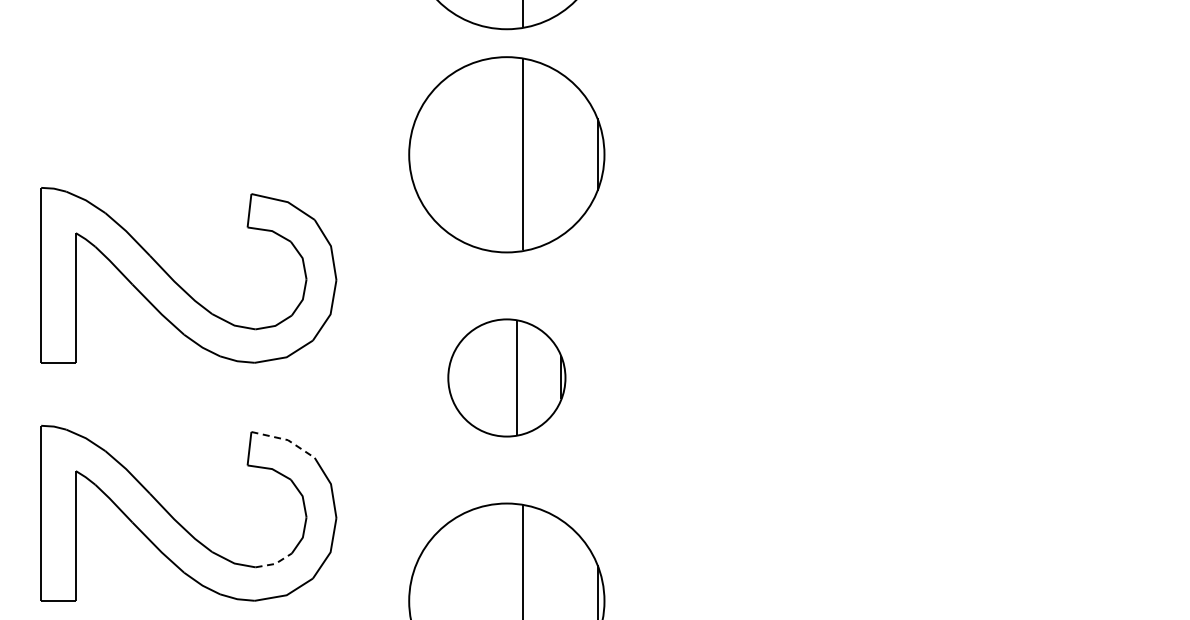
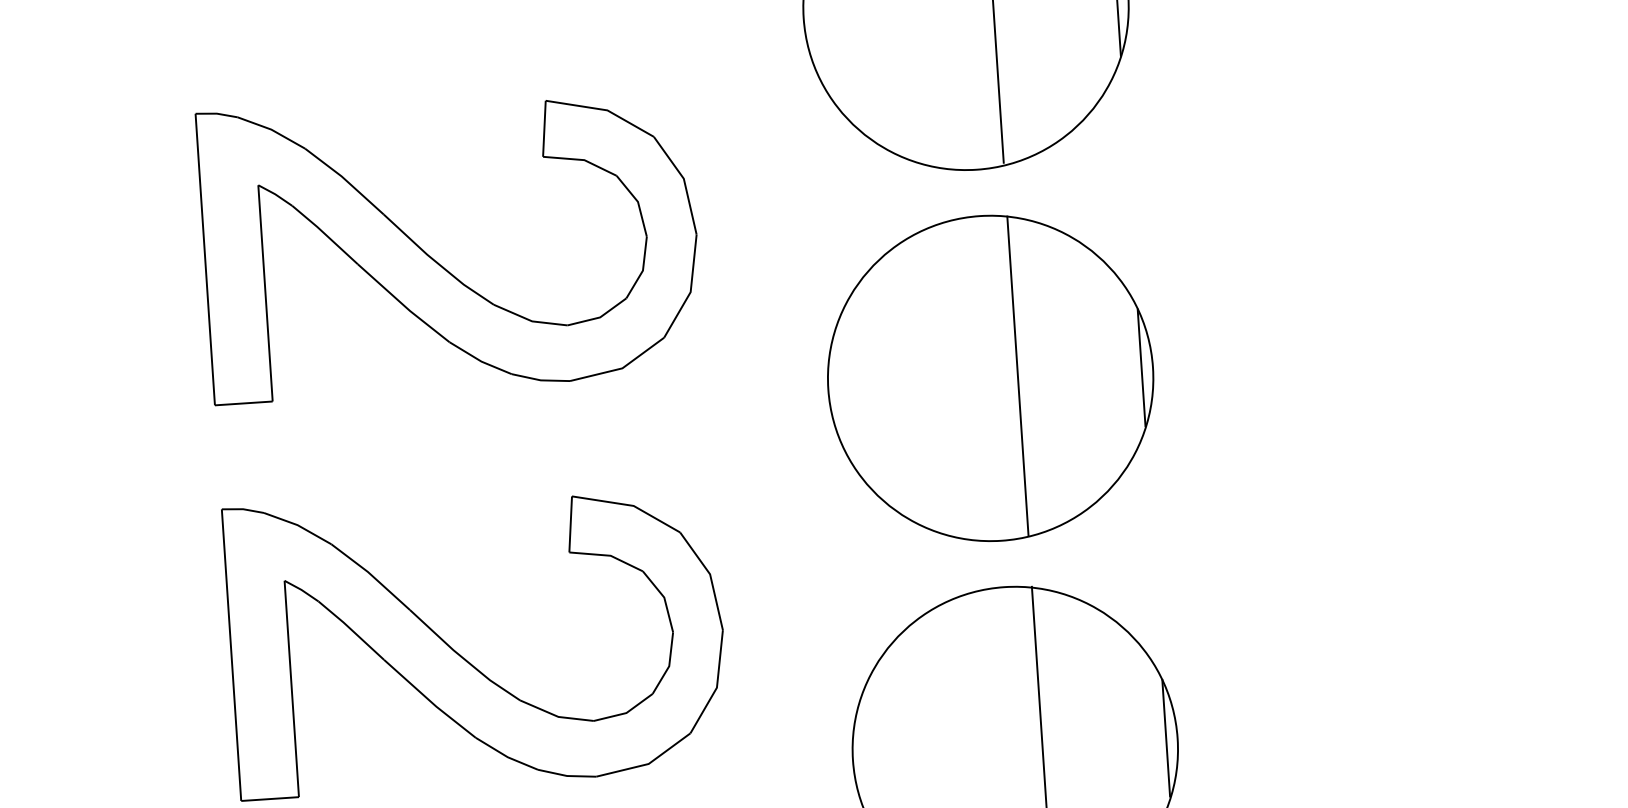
part: (506, 377) -> (990, 377), size x1.67
line: (286, 439) -> (631, 505), dashed -> solid
line: (275, 563) -> (626, 712), dashed -> solid

